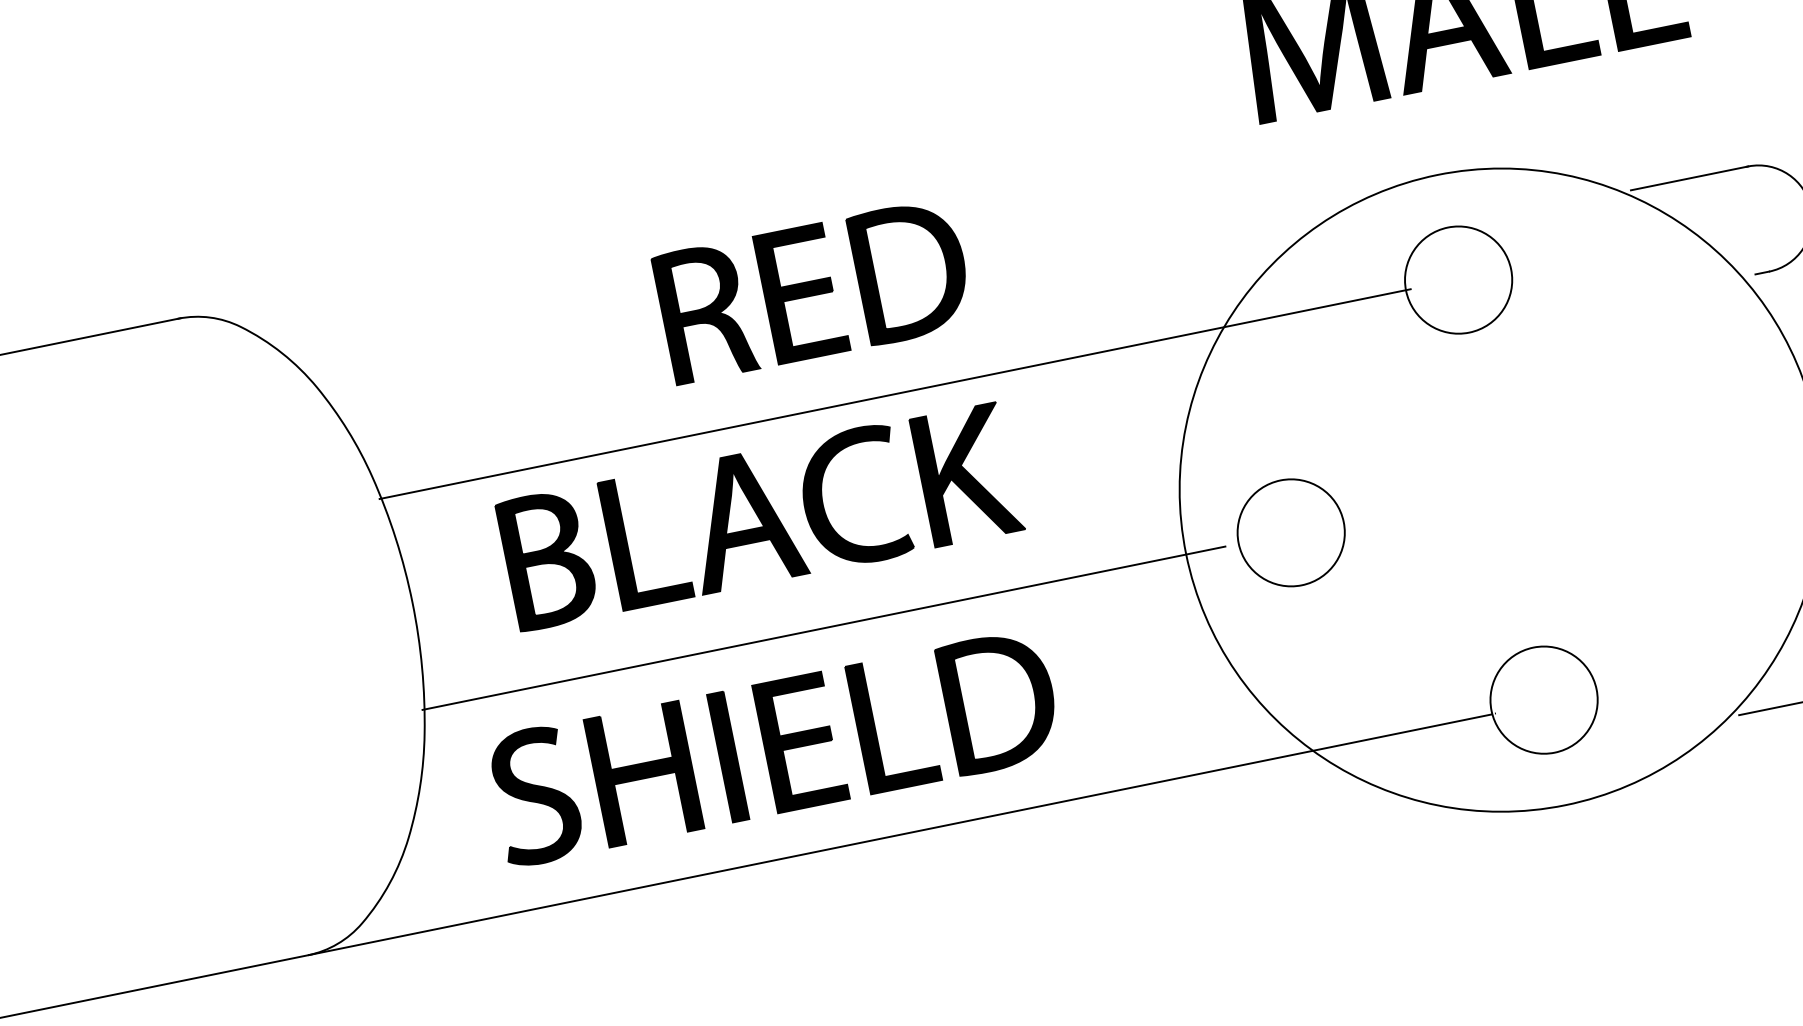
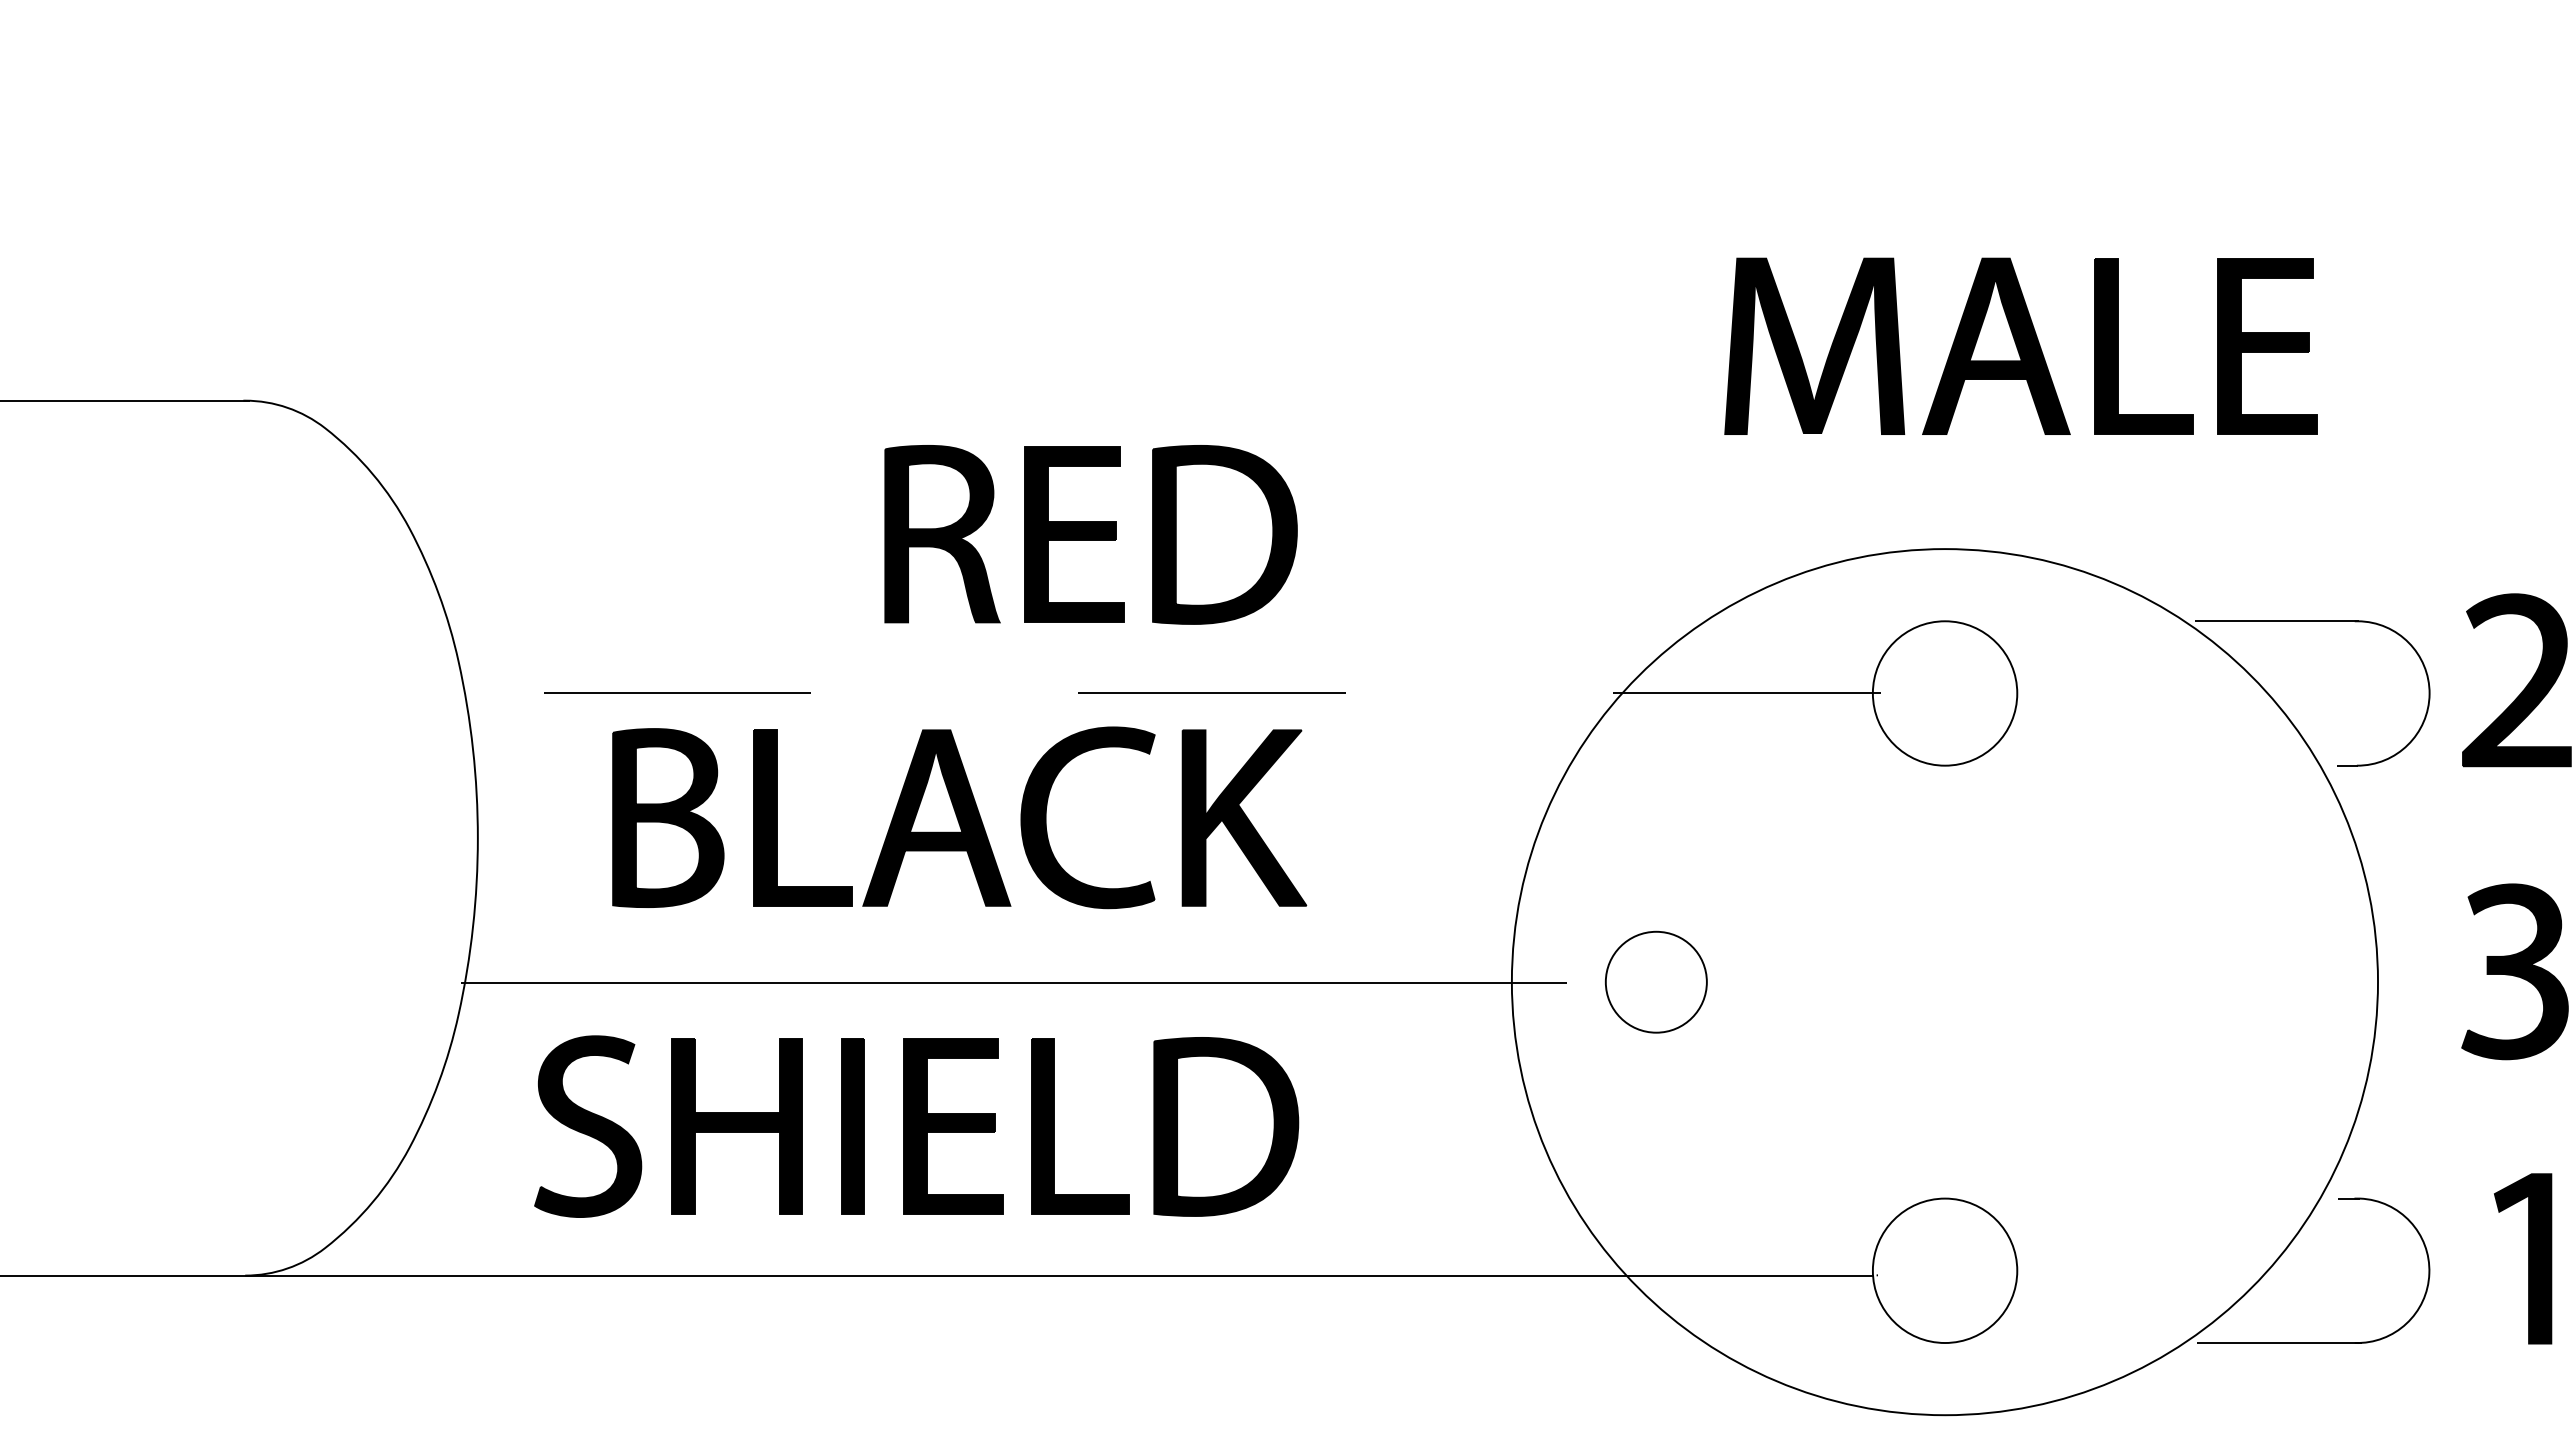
line: (894, 394) -> (1170, 692), solid -> dashed
part: (1291, 533) -> (1656, 982), size x0.7

